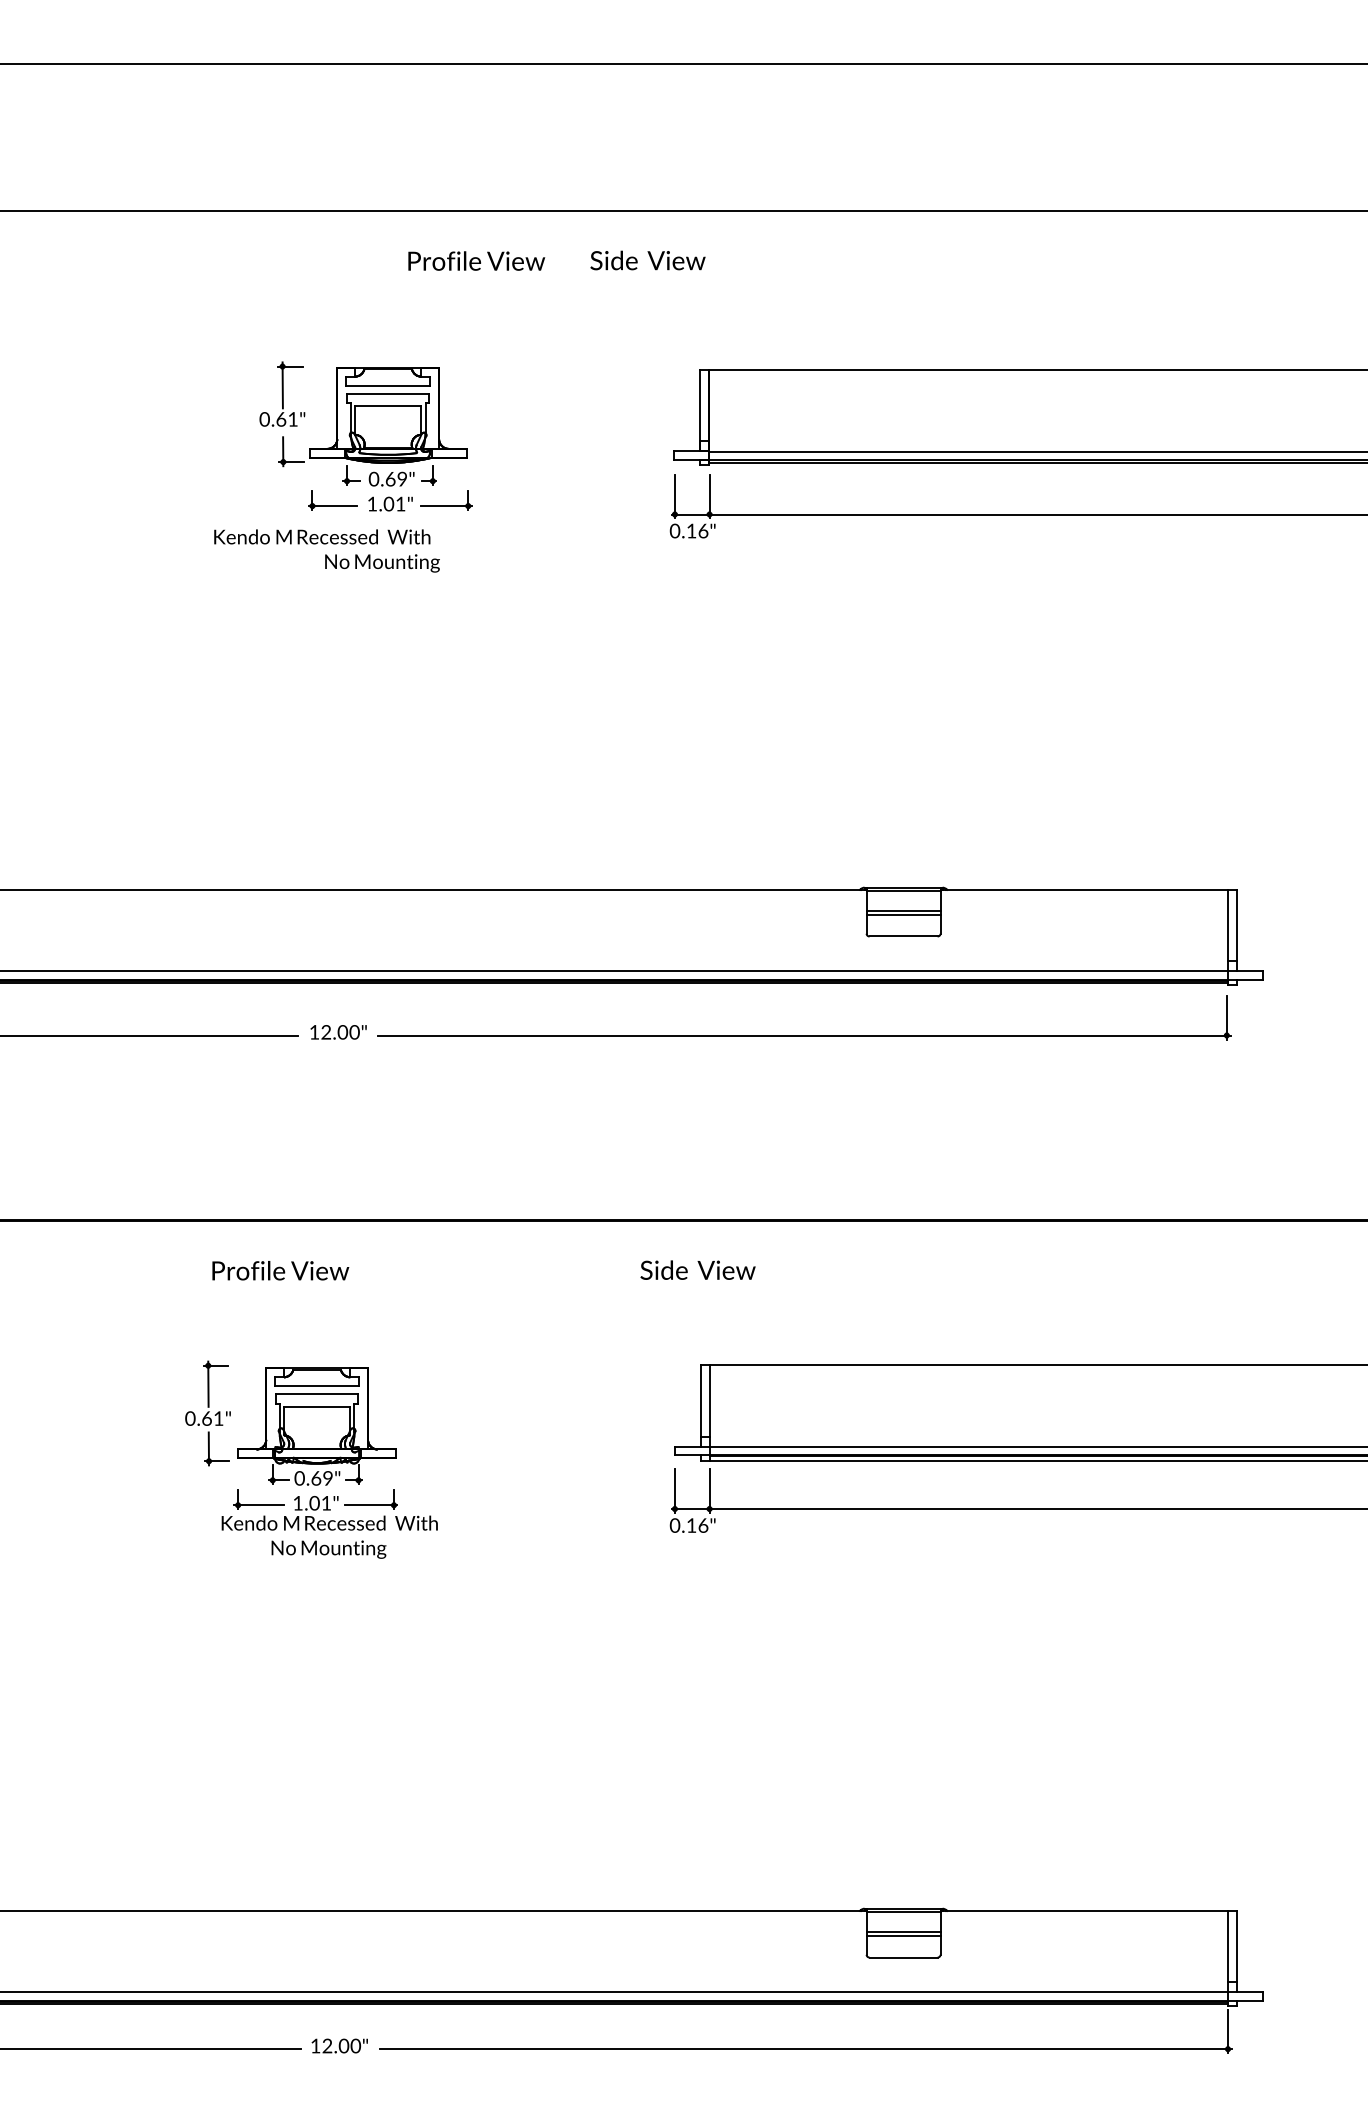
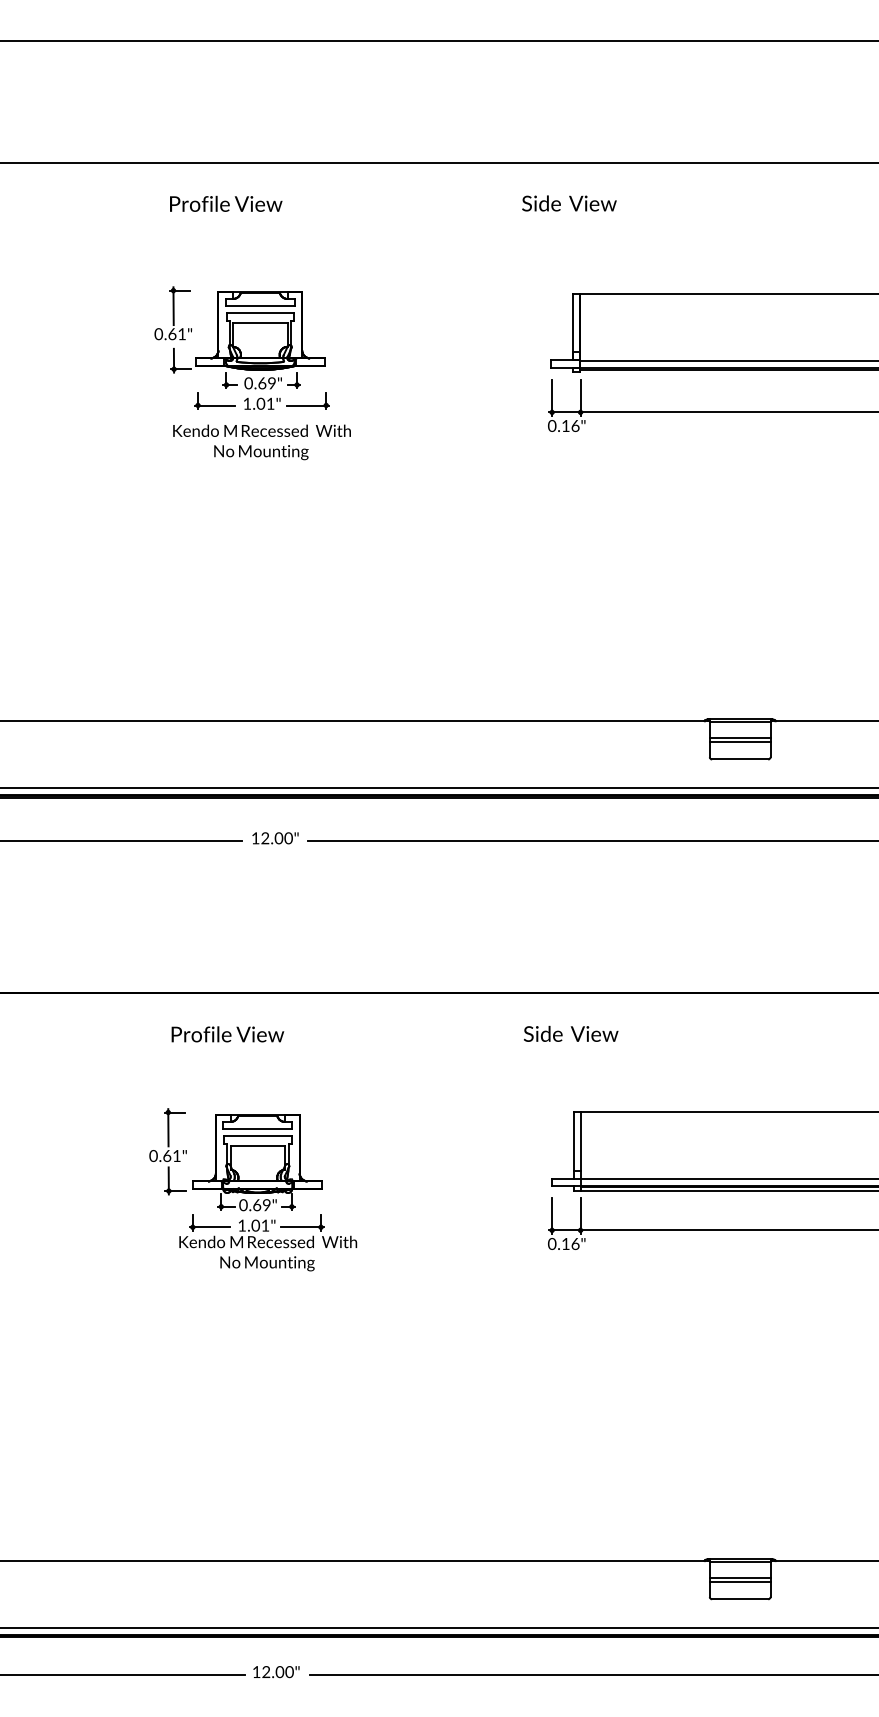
text: (476, 260) -> (226, 203), moved
text: (647, 260) -> (569, 203), moved
part: (365, 436) -> (241, 348), moved
text: (382, 563) -> (261, 452), moved

